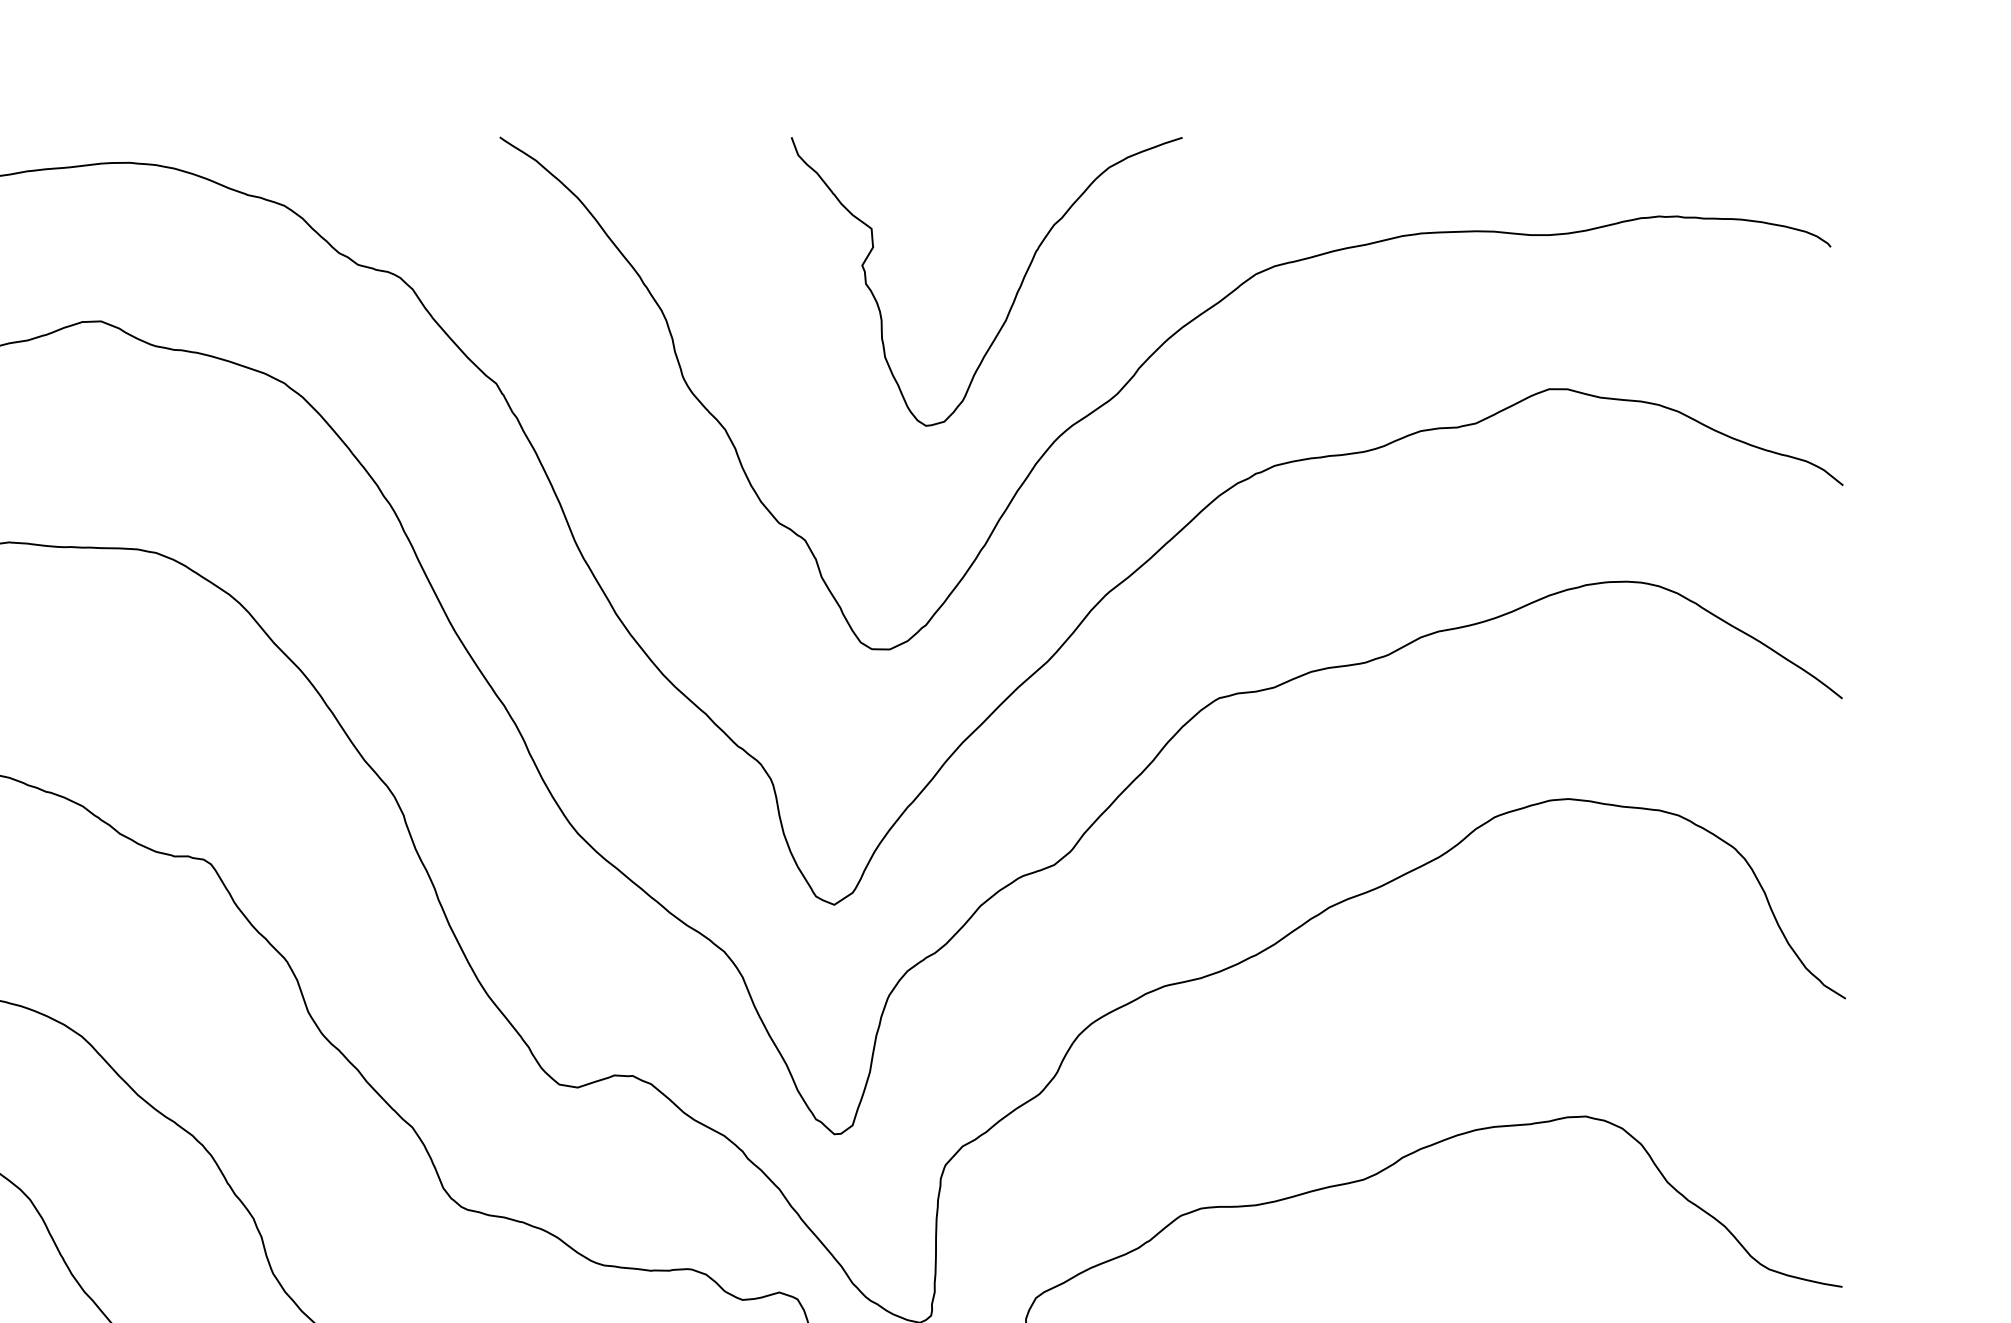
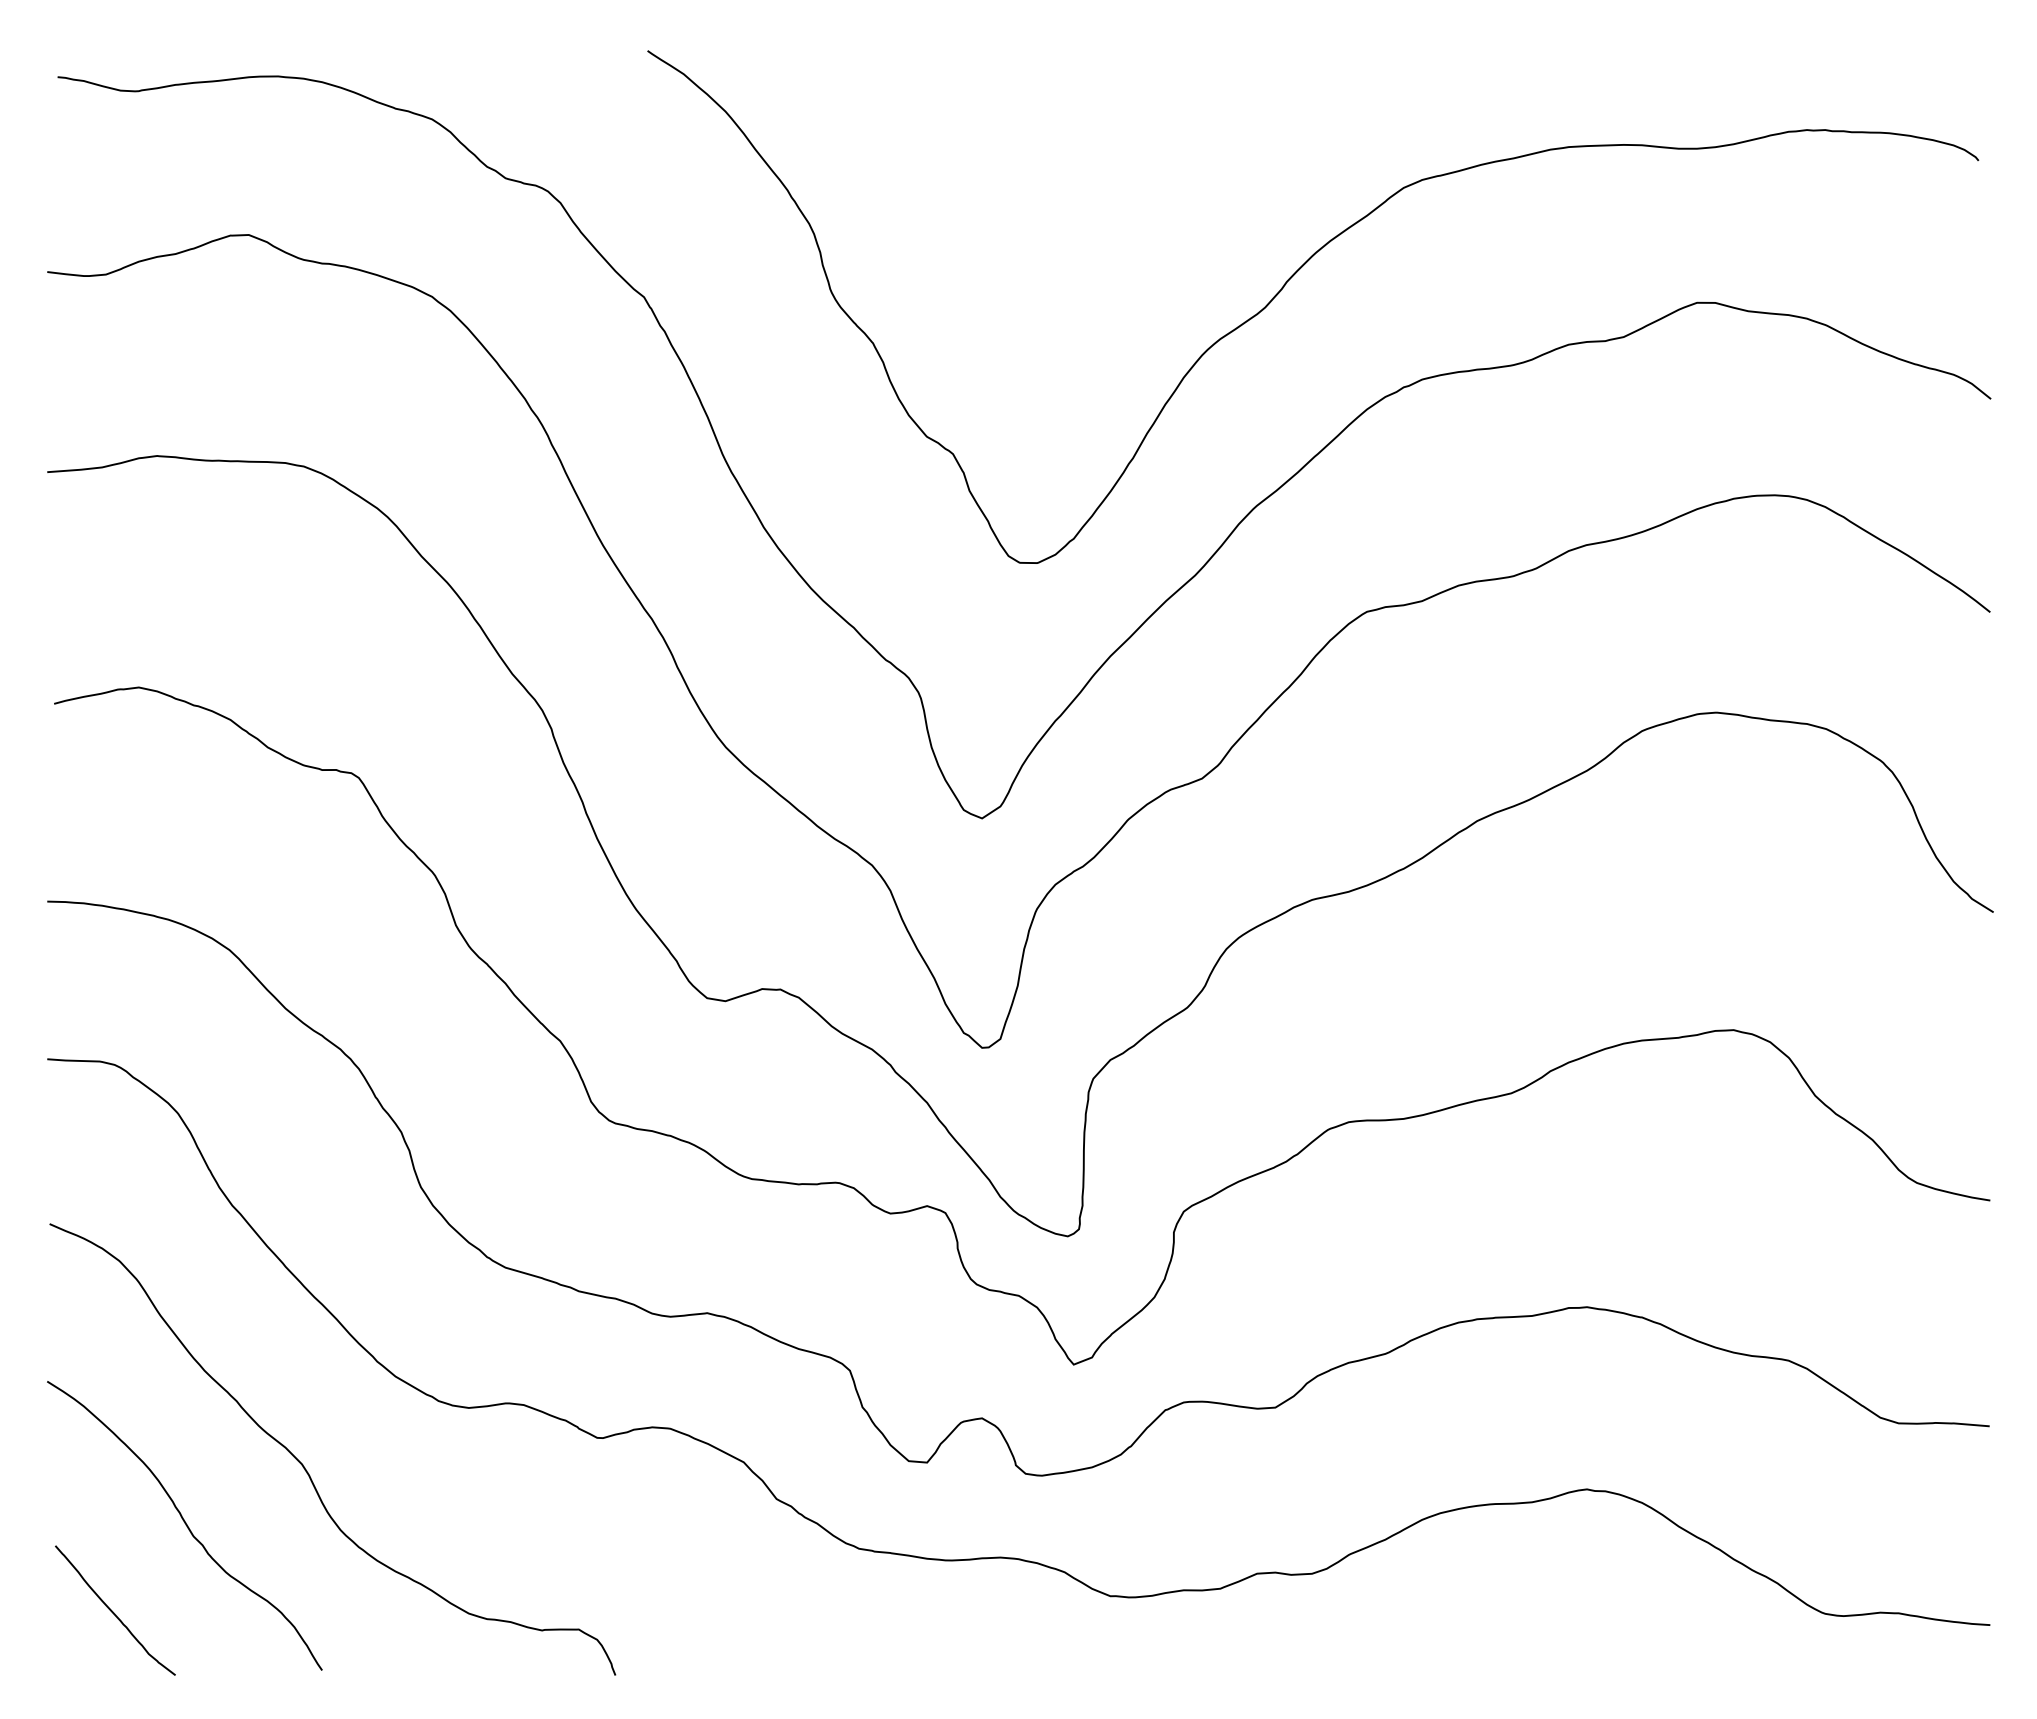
curve: (1015, 293) -> (1163, 207), removed

